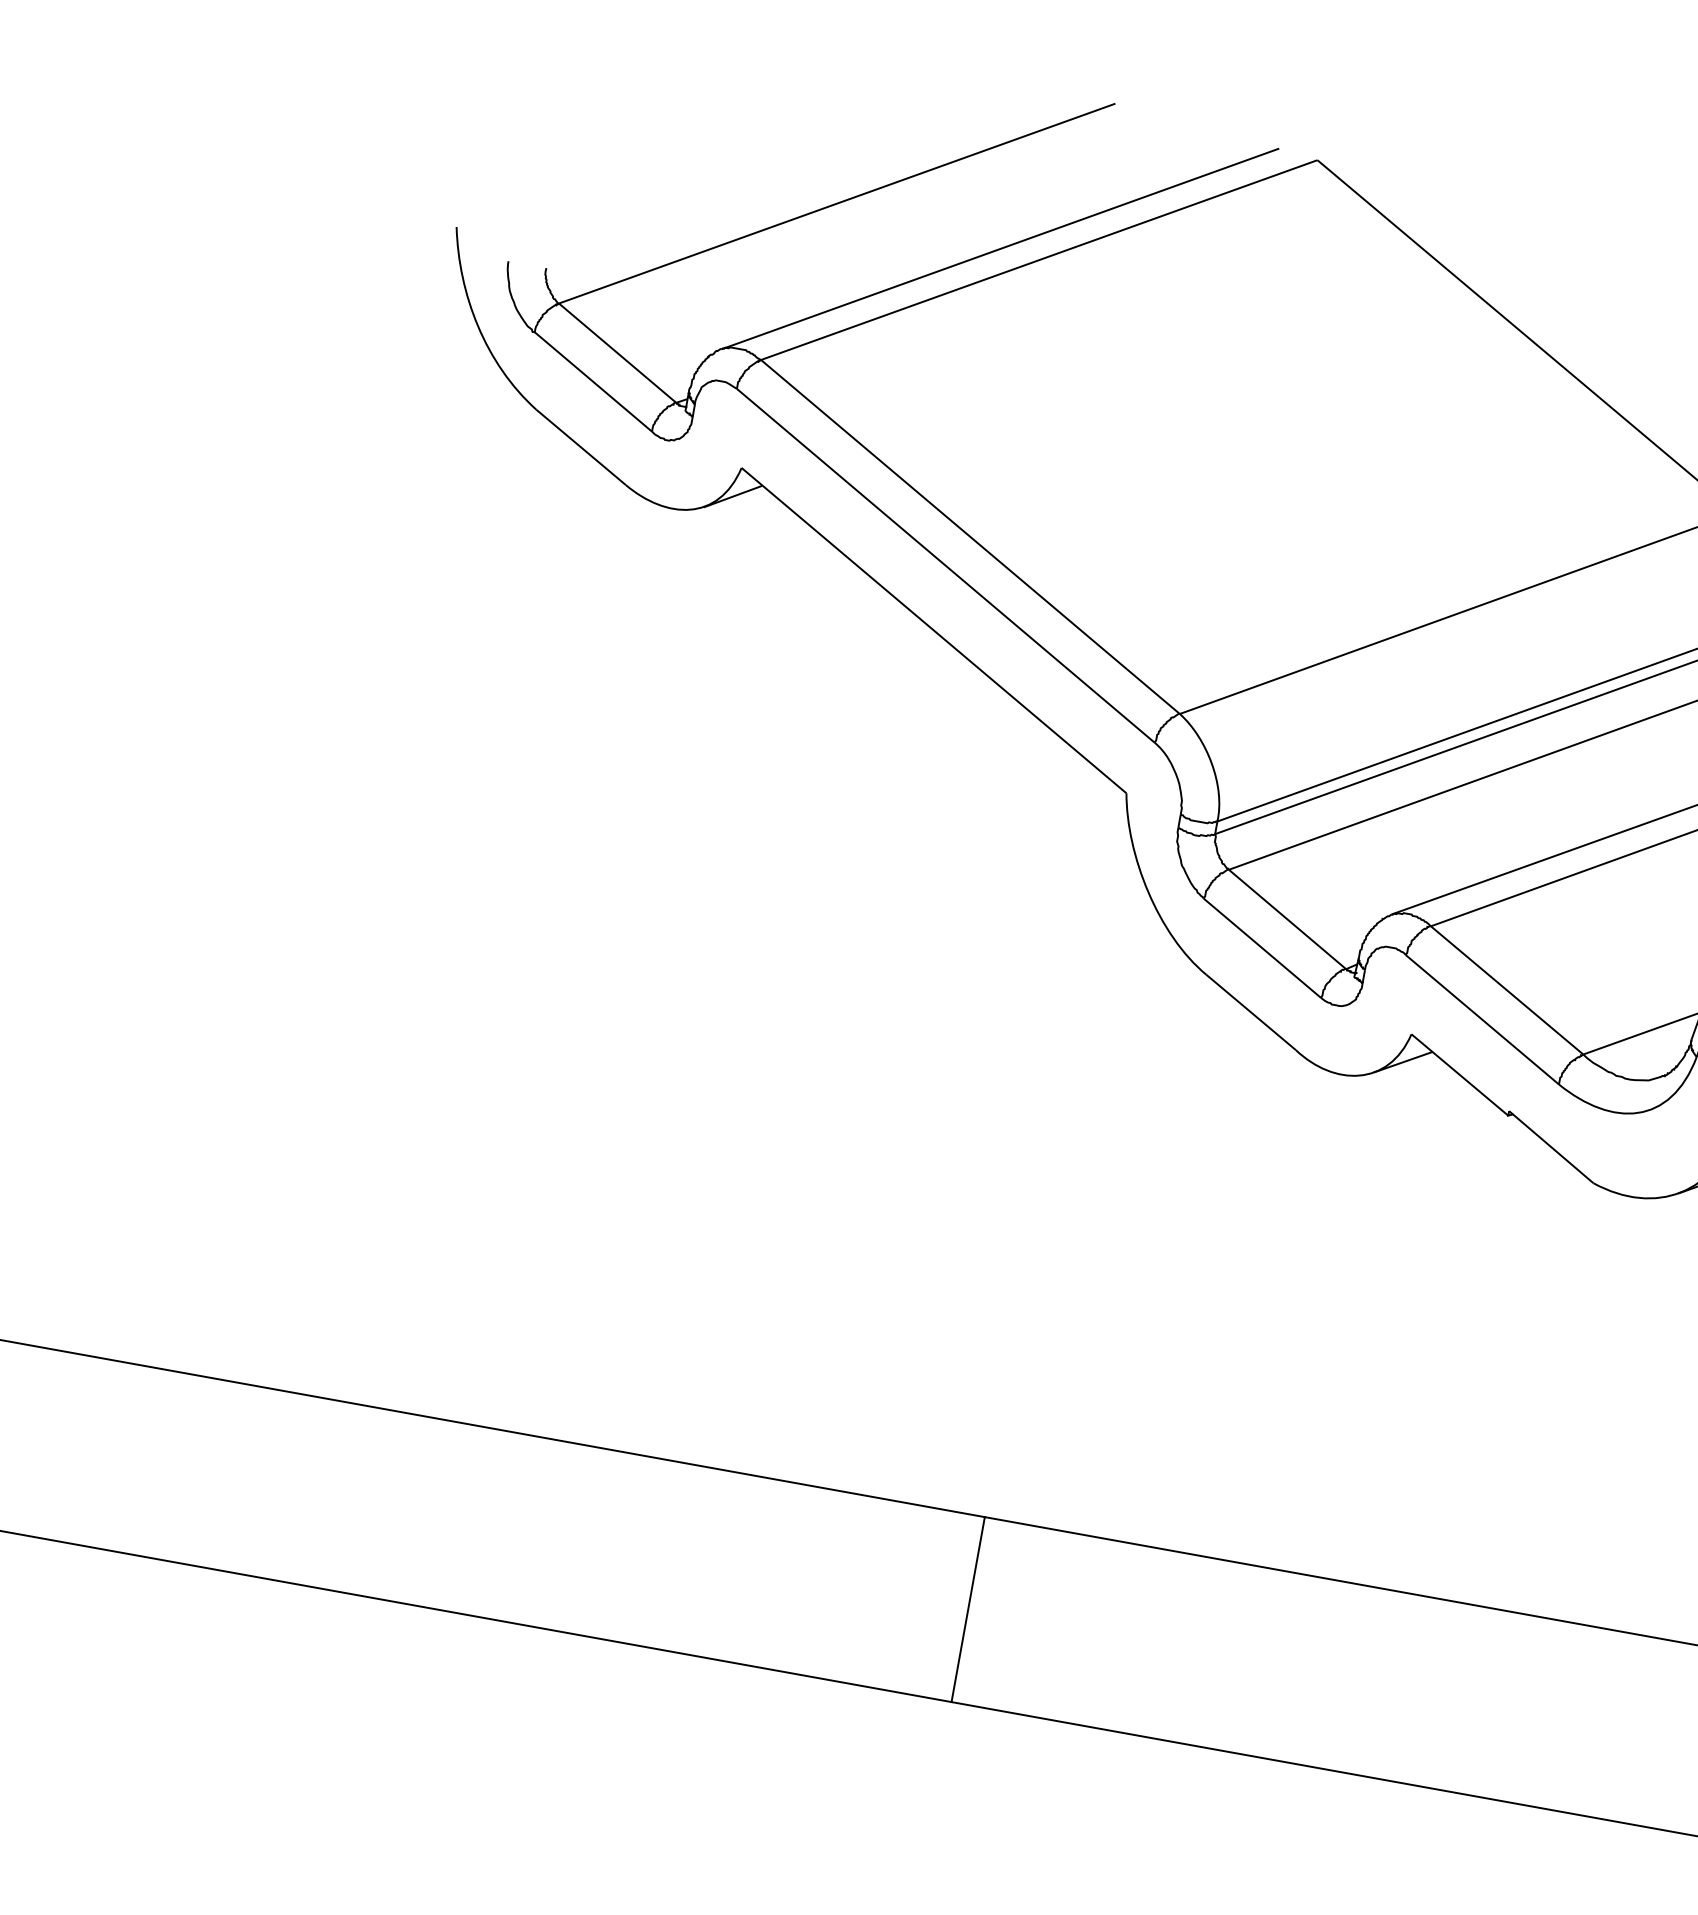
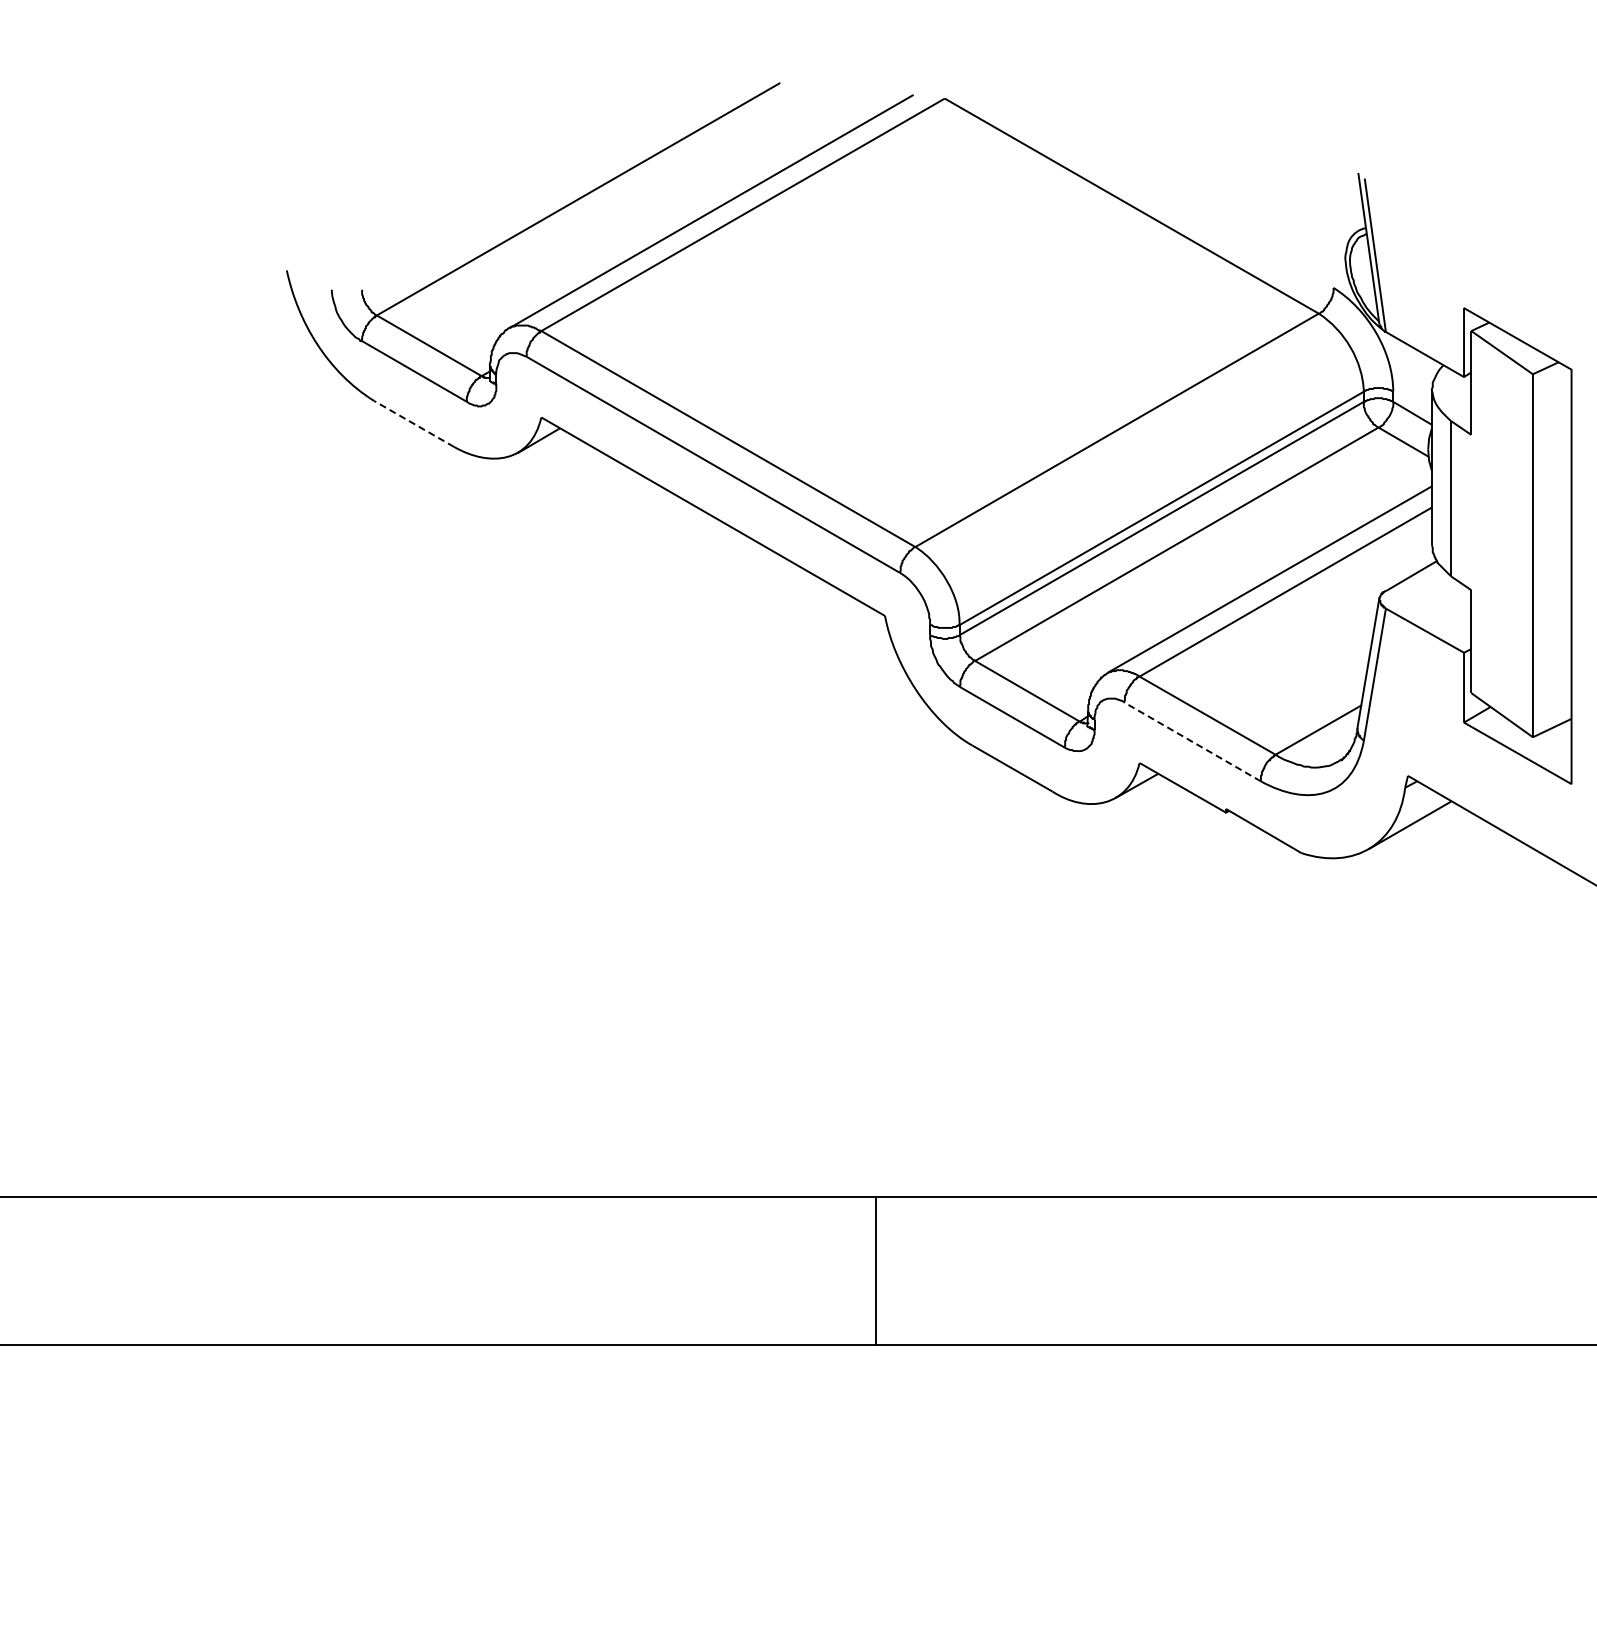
line: (580, 446) -> (413, 423), solid -> dashed
line: (1482, 1019) -> (1192, 741), solid -> dashed

